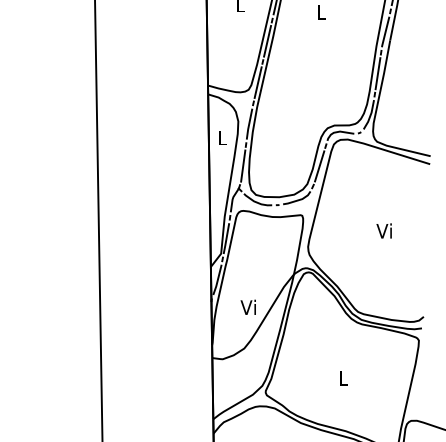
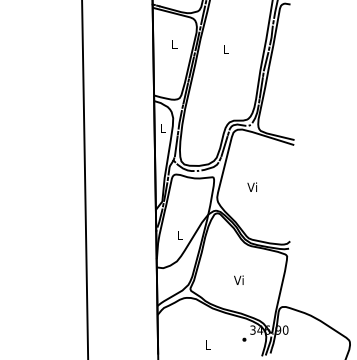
text: (383, 229) -> (251, 186), moved
text: (248, 307) -> (179, 235), Vi -> L
text: (341, 377) -> (238, 279), L -> Vi

